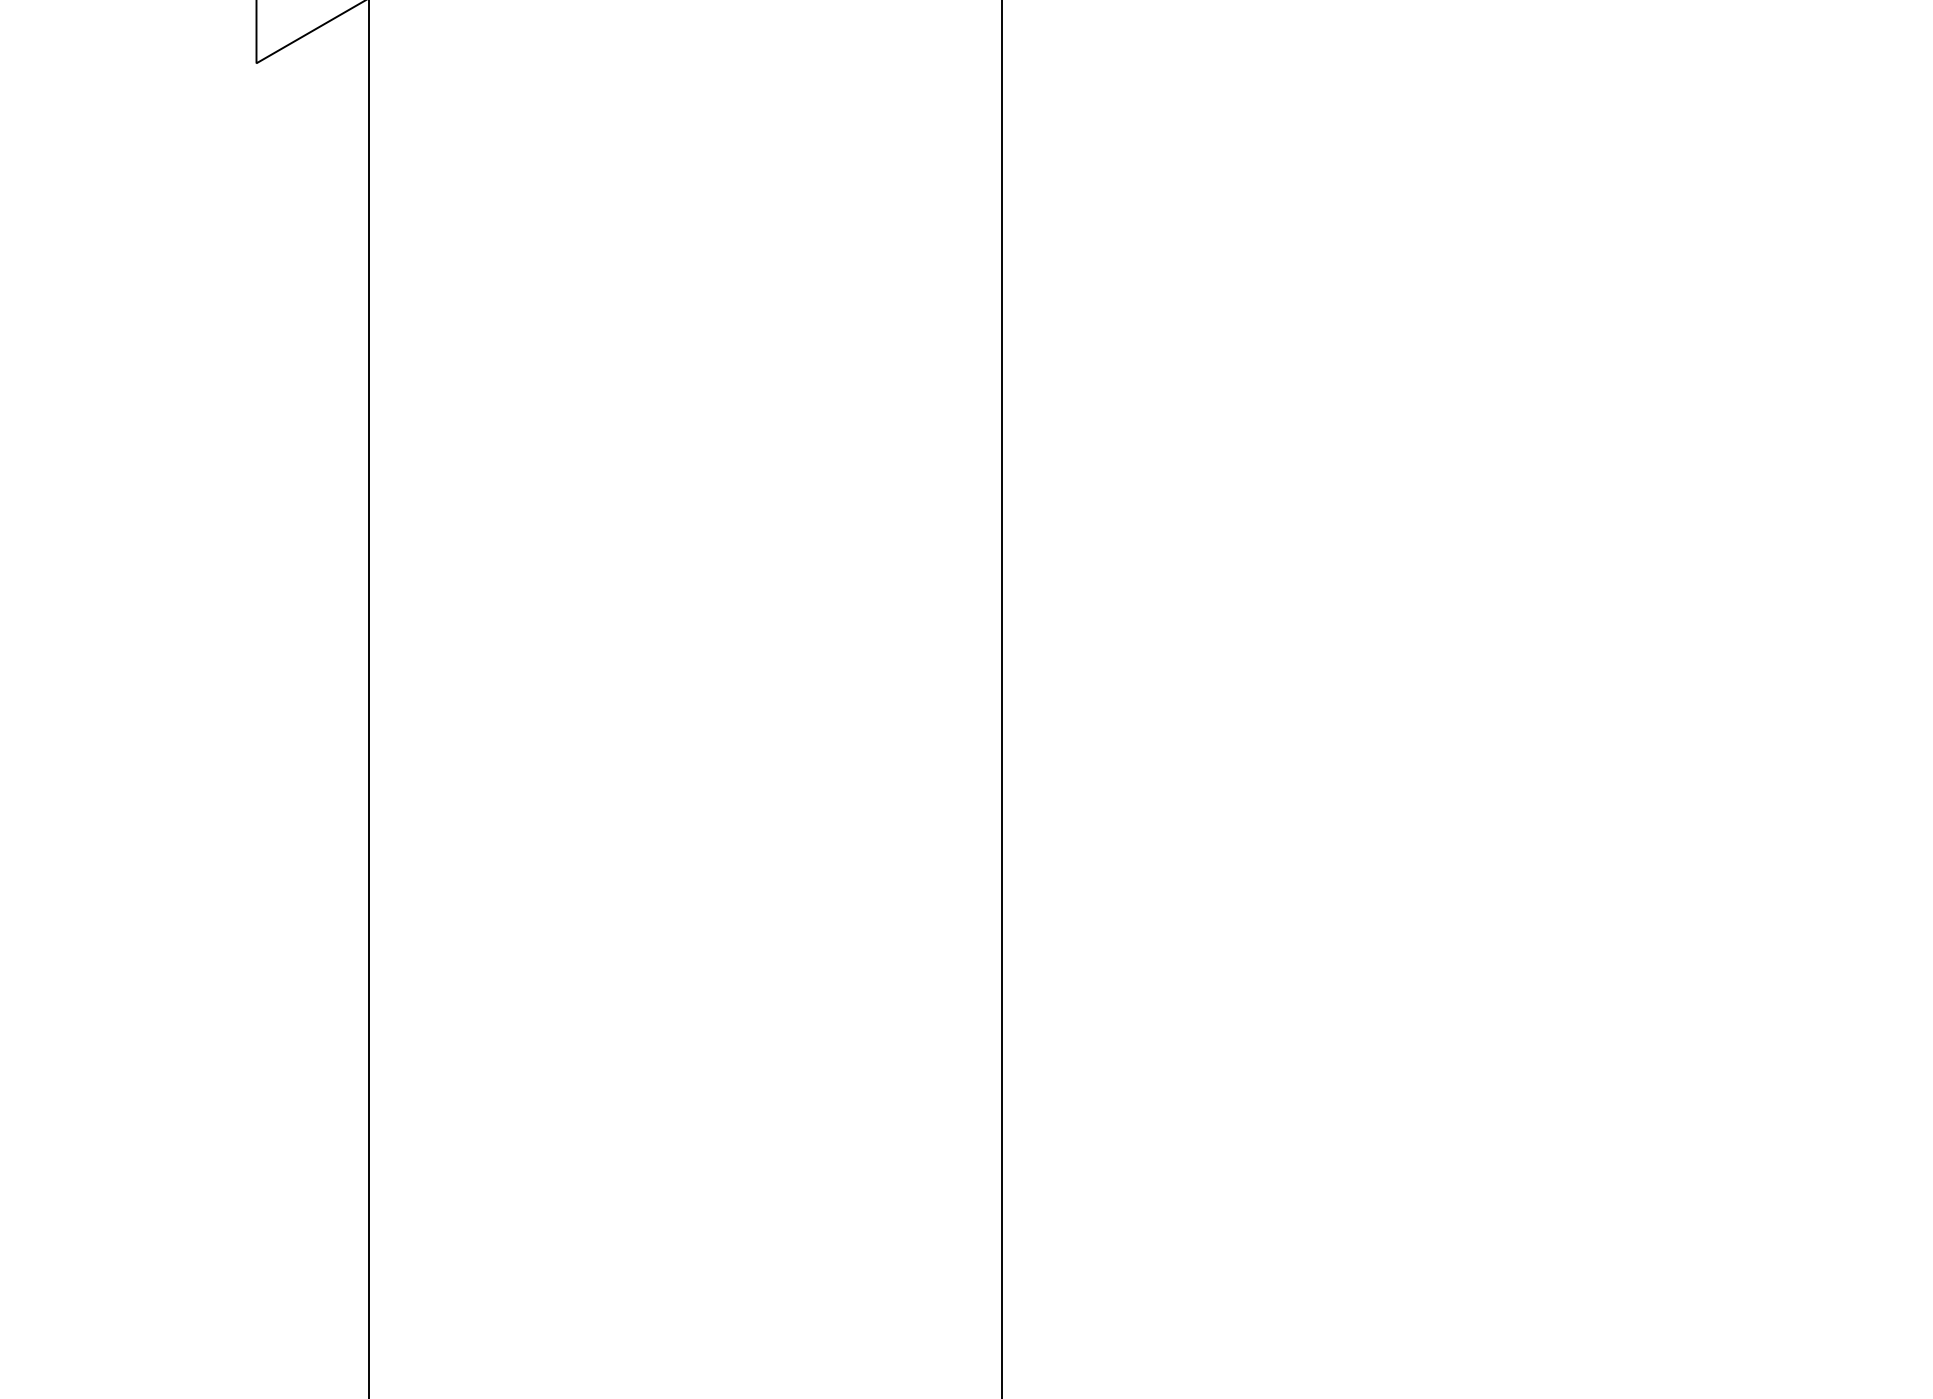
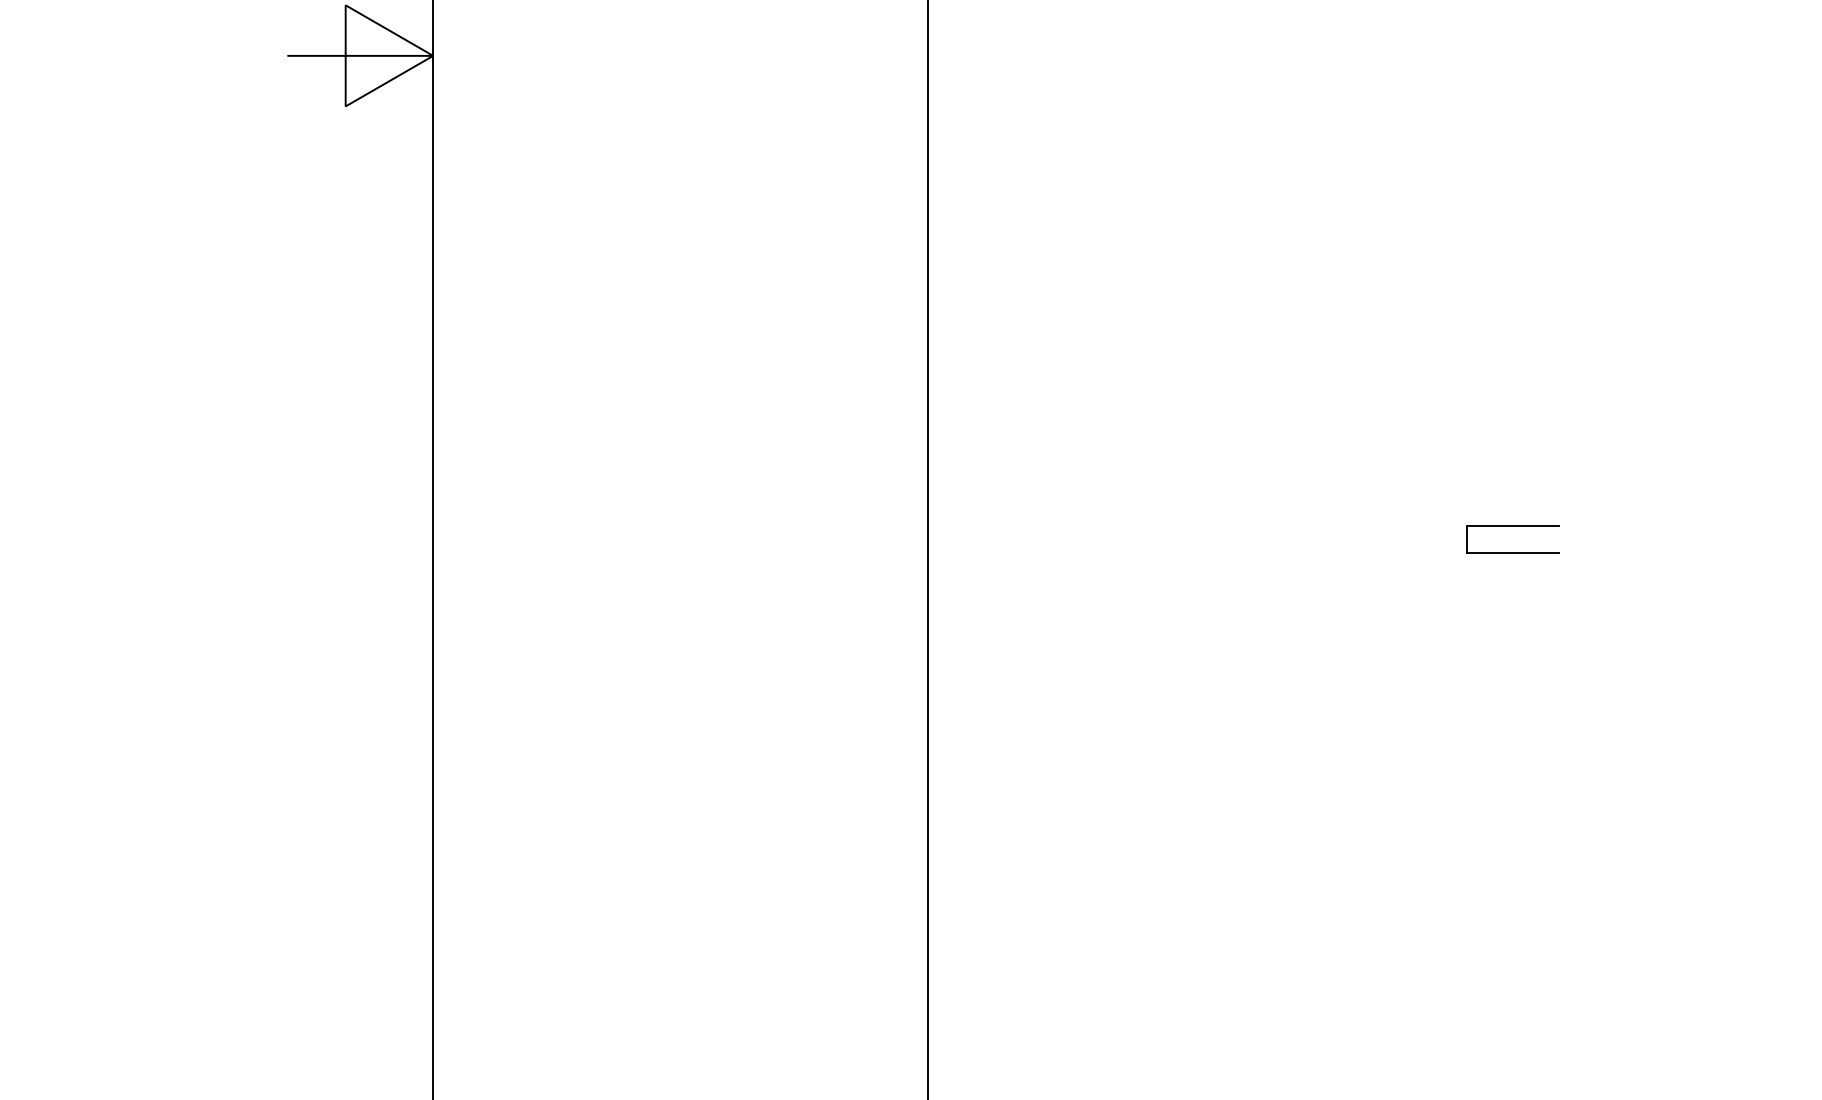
part: (1751, 601) -> (1512, 526), added

